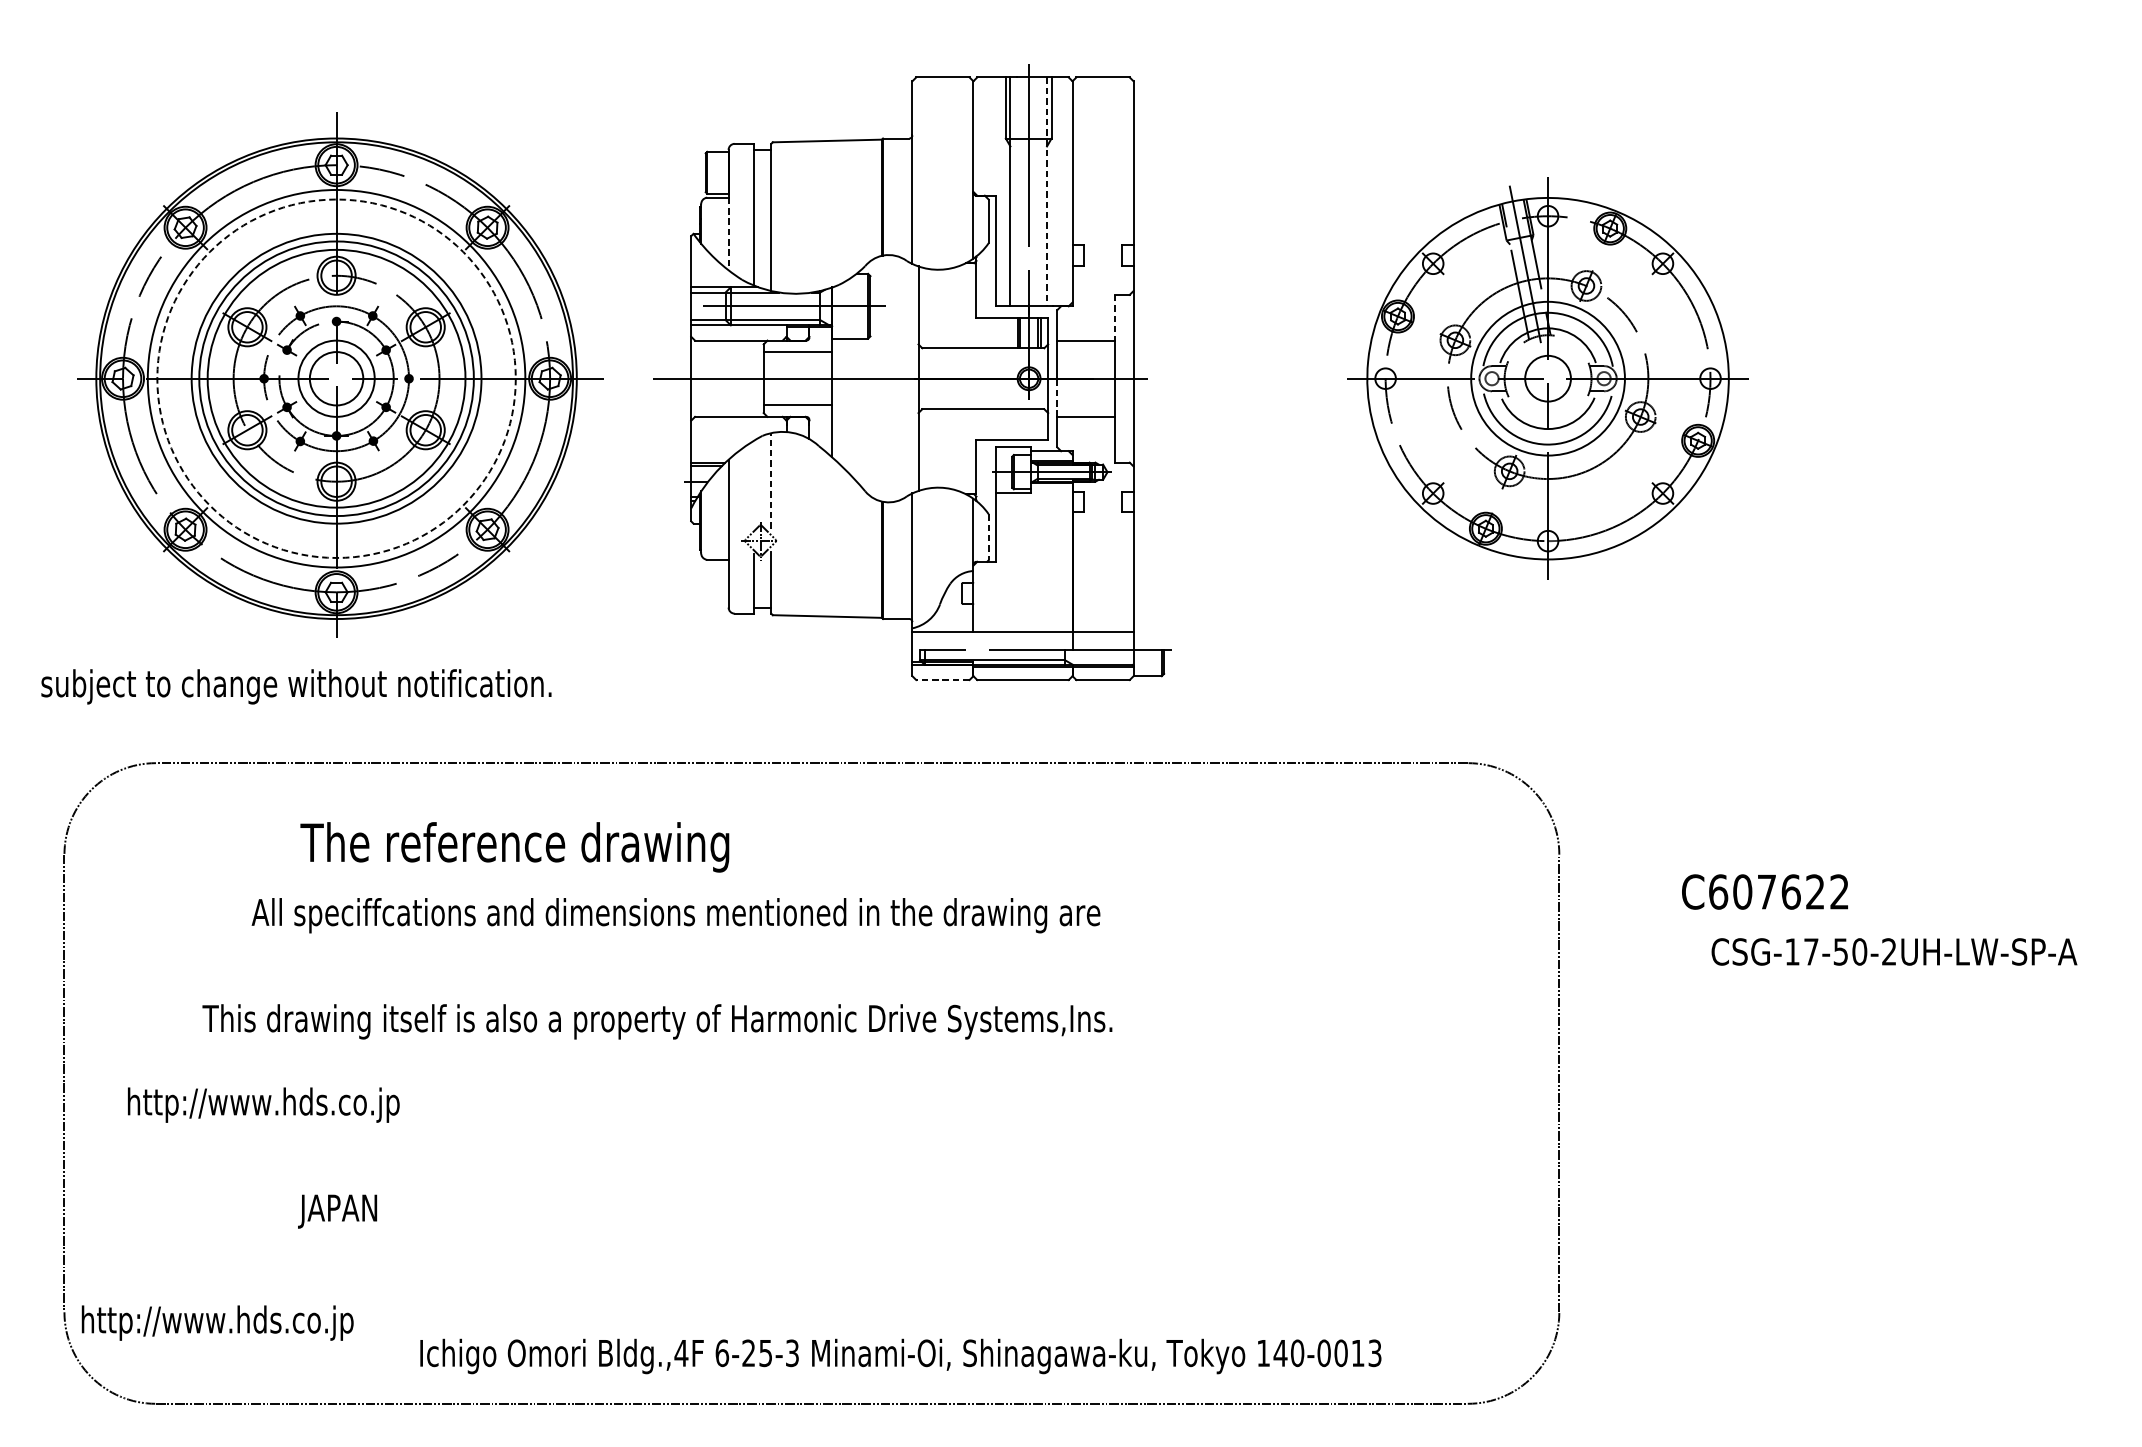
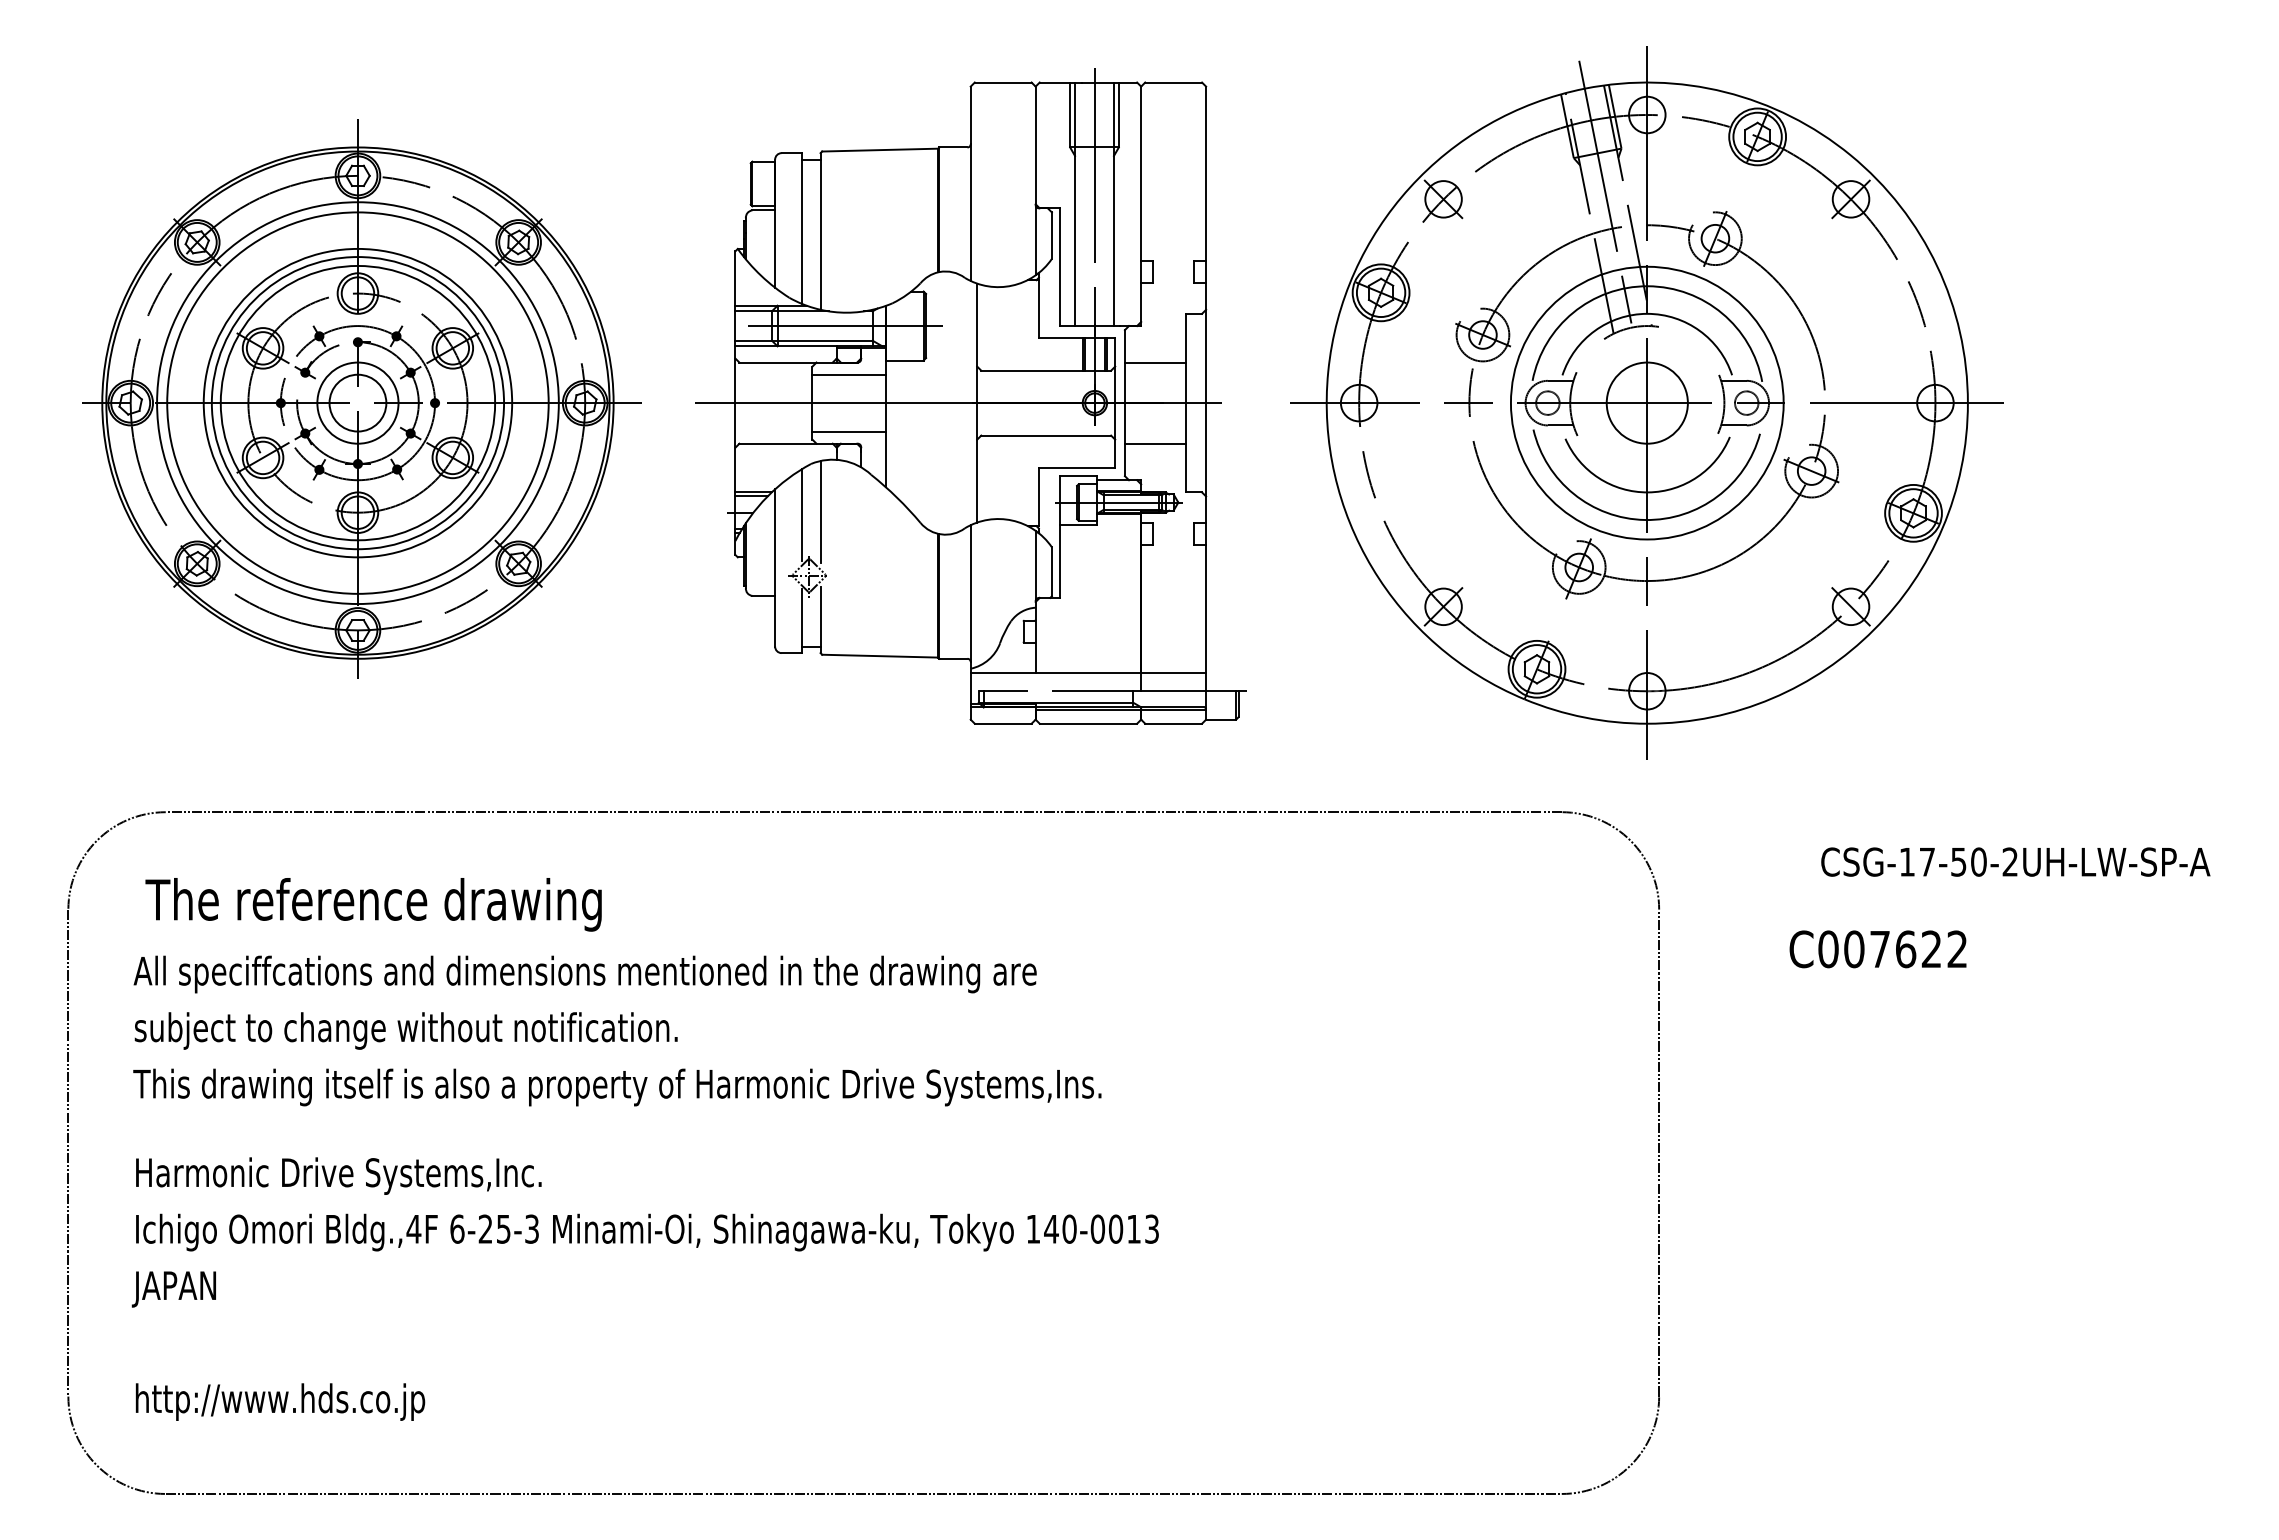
line: (1046, 192) -> (1113, 204), dashed -> solid
line: (728, 234) -> (775, 249), dashed -> solid
line: (1114, 318) -> (1185, 338), dashed -> solid
circle: (336, 378) -> (357, 402), dashed -> solid
part: (1547, 378) -> (1646, 402), size x1.67
line: (1056, 396) -> (1124, 422), dashed -> solid
line: (771, 480) -> (820, 511), dashed -> solid
line: (753, 483) -> (801, 514), added
line: (988, 536) -> (1051, 571), dashed -> solid
line: (942, 679) -> (1002, 723), dashed -> solid
text: (295, 686) -> (405, 1030), moved
text: (514, 847) -> (373, 904), moved
text: (1718, 892) -> (1828, 949), C607622 -> C007622
text: (675, 915) -> (584, 974), moved
text: (1894, 951) -> (2015, 861), moved
text: (657, 1021) -> (617, 1087), moved
text: (318, 1104) -> (338, 1175), http://www.hds.co.jp -> Harmonic Drive Systems,Inc.
text: (337, 1211) -> (173, 1289), moved
text: (217, 1322) -> (280, 1401), moved
text: (900, 1356) -> (647, 1232), moved

